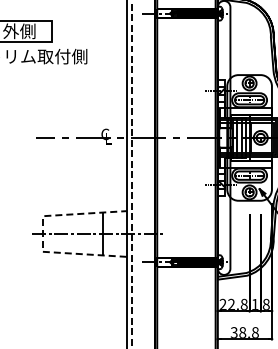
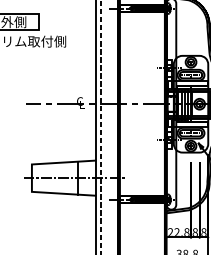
line: (42, 234) -> (31, 178), dashed -> solid
text: (254, 303) -> (194, 231), 1 -> 8

